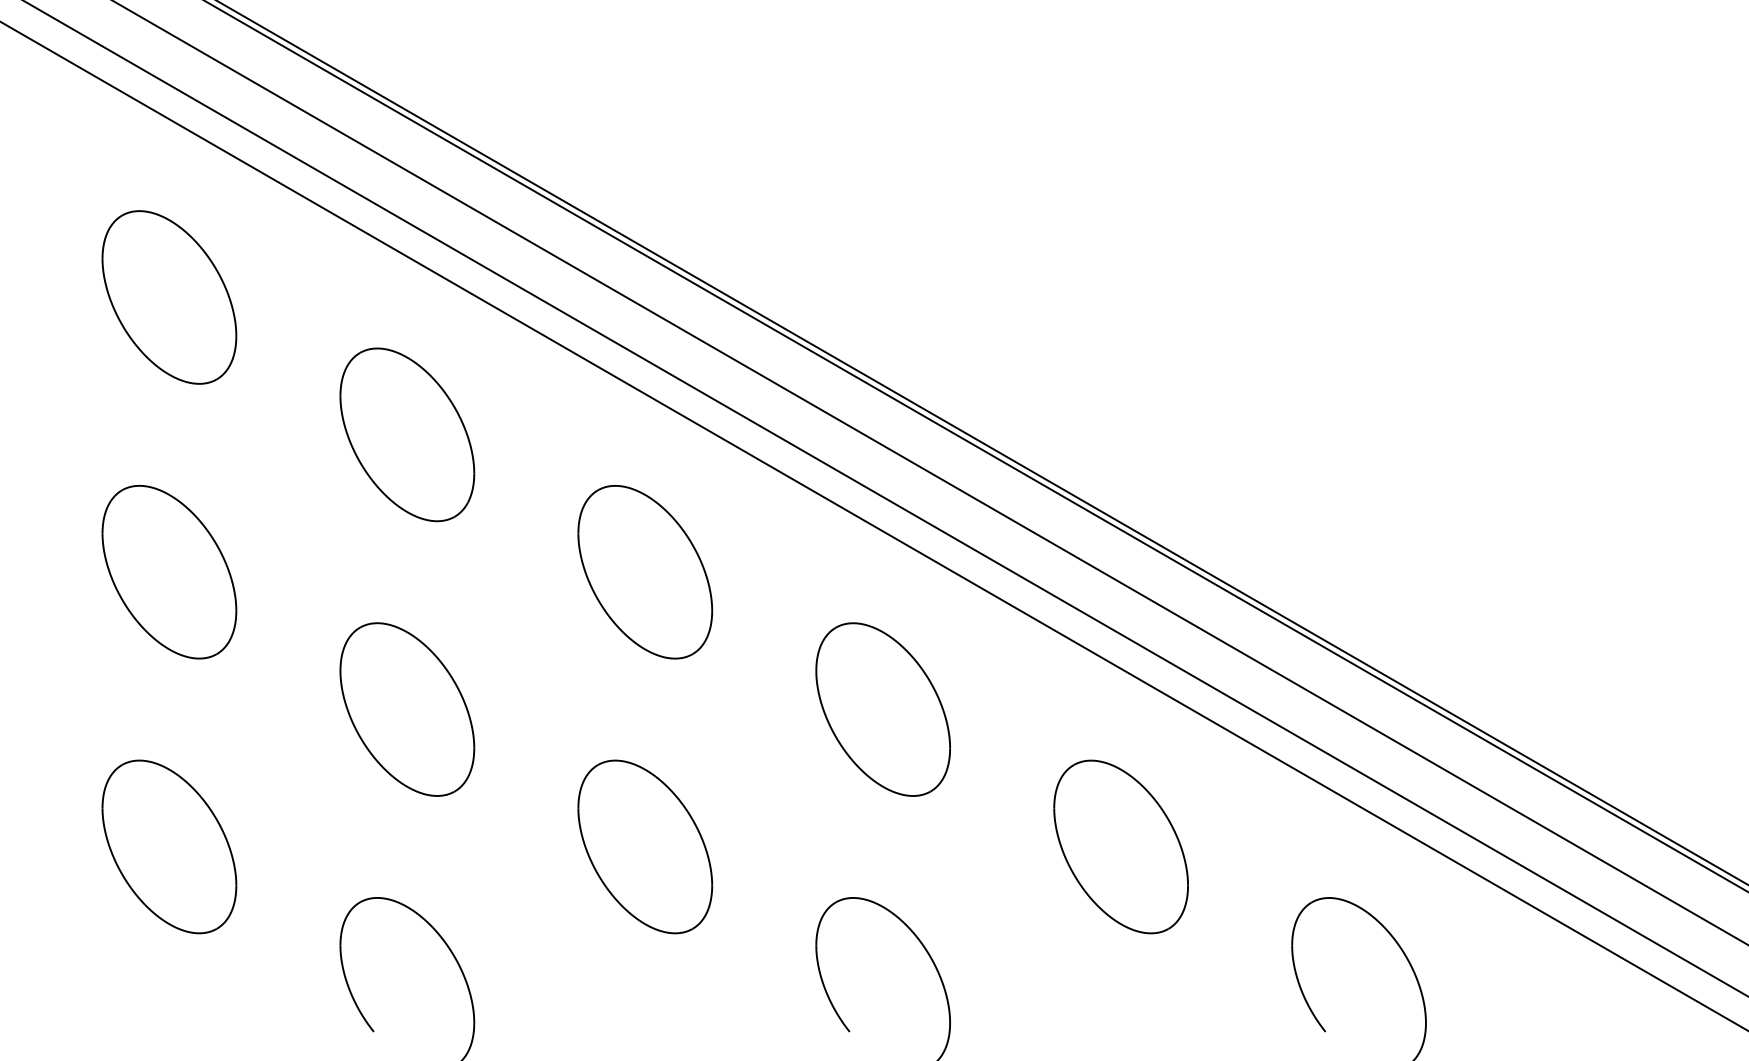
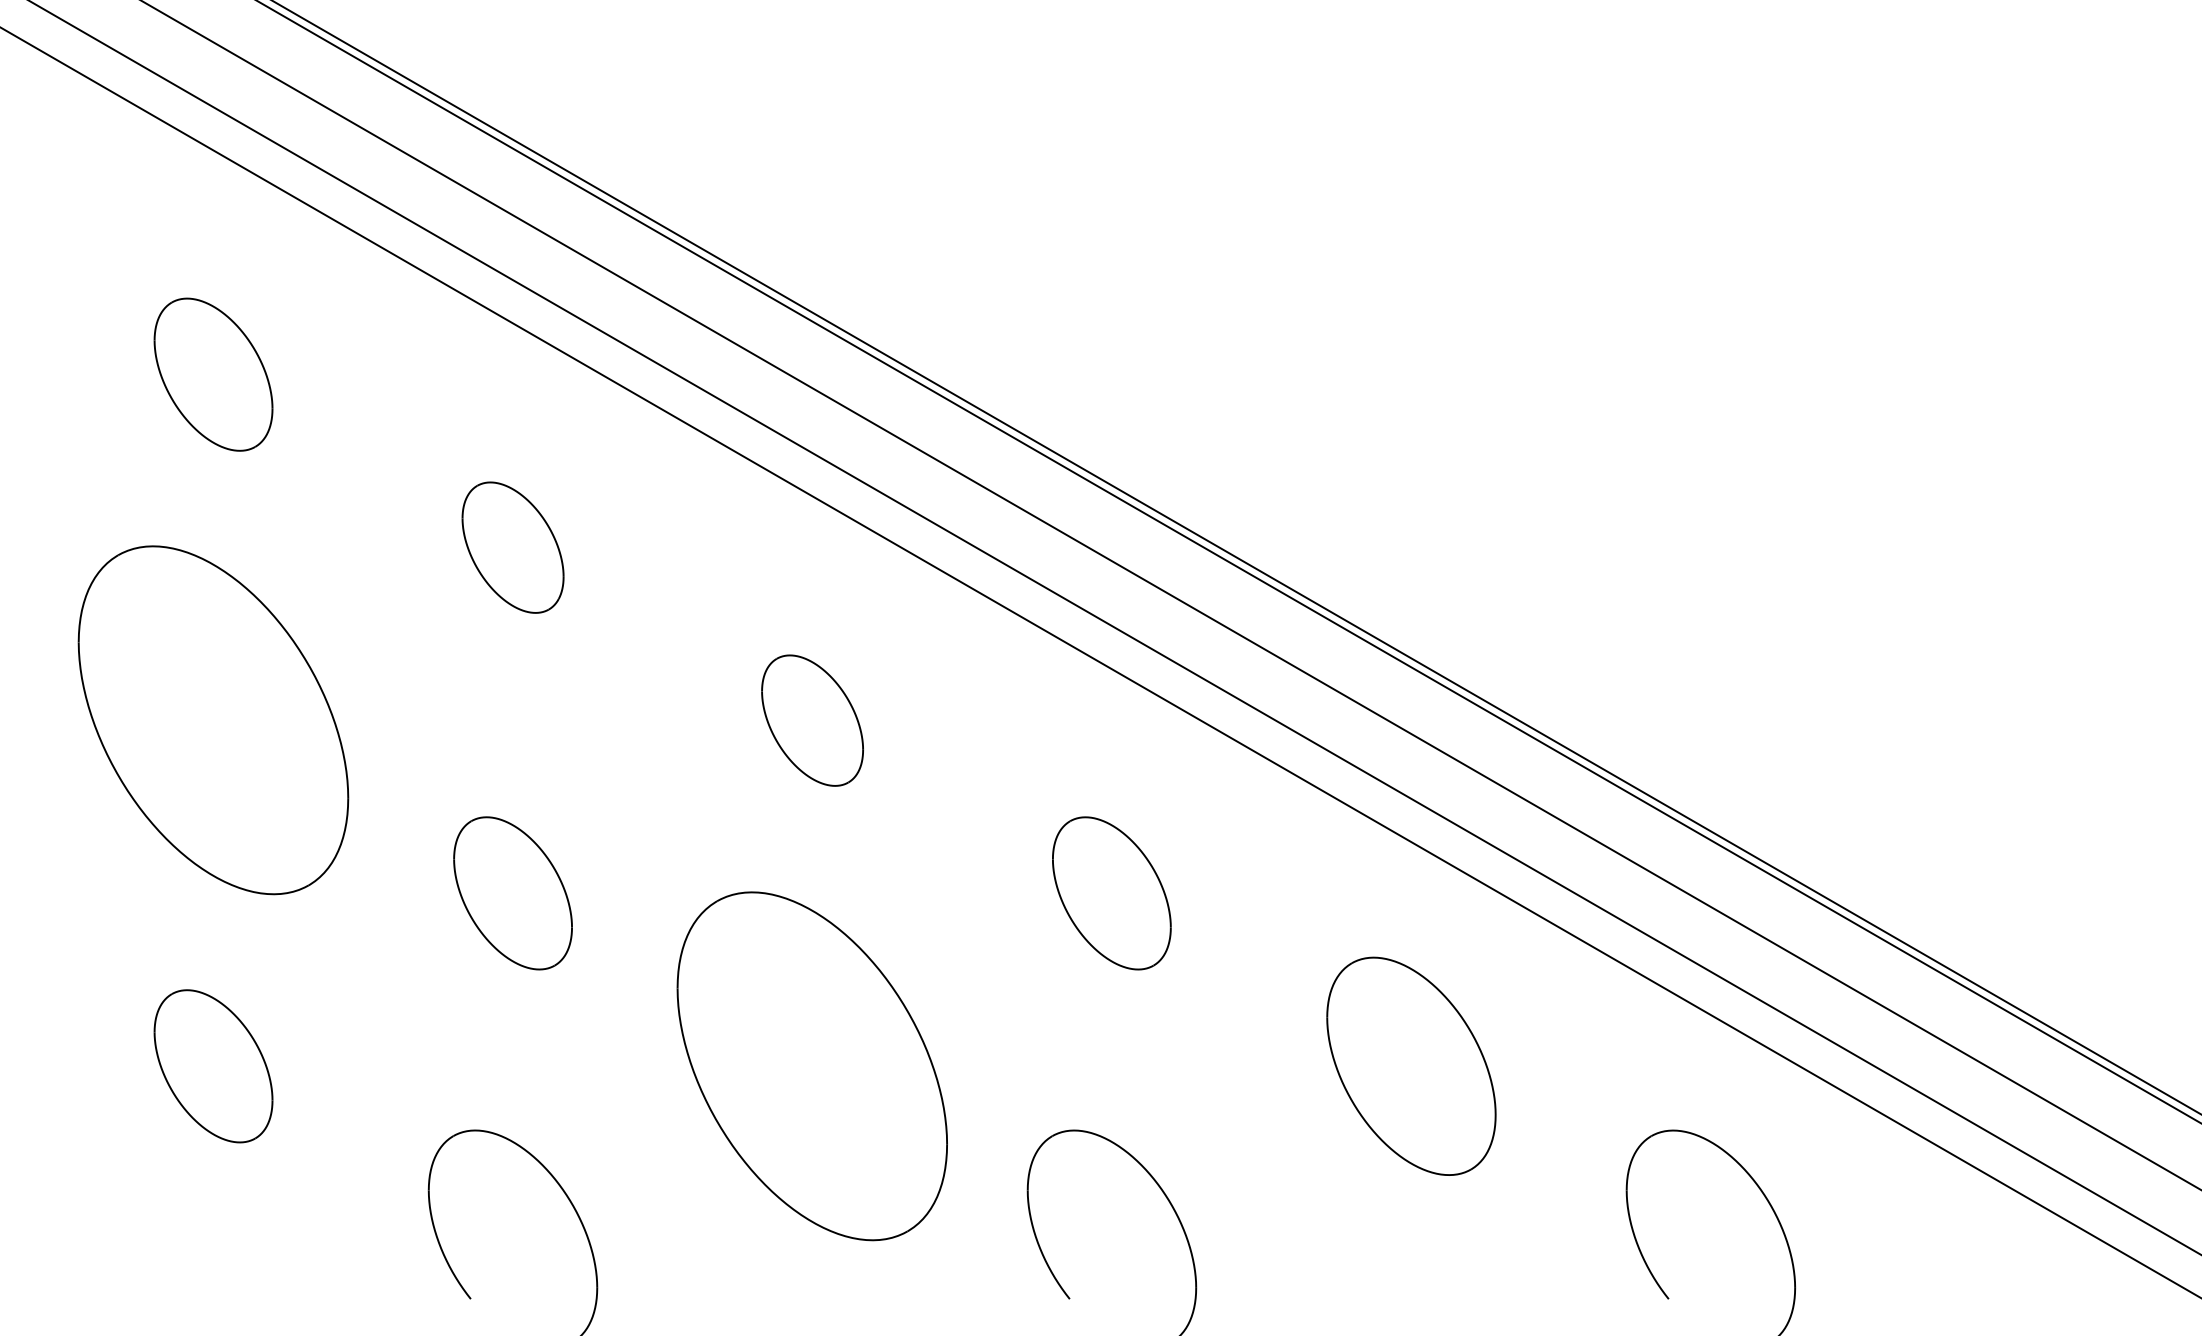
part: (169, 297) -> (213, 374), size x0.7
part: (407, 434) -> (513, 547), size x0.6
part: (169, 572) -> (213, 720), size x1.6
part: (645, 572) -> (812, 720), size x0.6
part: (407, 709) -> (513, 893), size x0.7
part: (882, 709) -> (1111, 893), size x0.7
part: (169, 846) -> (213, 1065), size x0.7
part: (645, 846) -> (812, 1065), size x1.6

